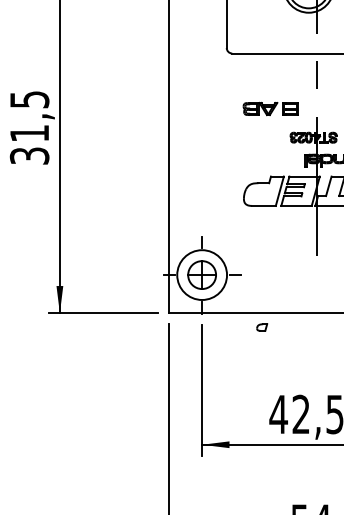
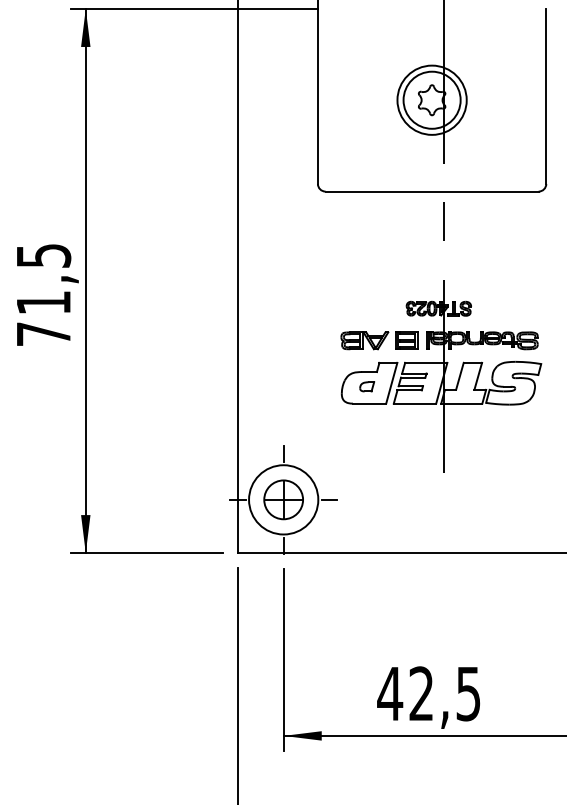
part: (271, 108) -> (379, 340), moved
text: (29, 156) -> (43, 334), 31,5 -> 71,5
part: (262, 327) -> (367, 386), moved

